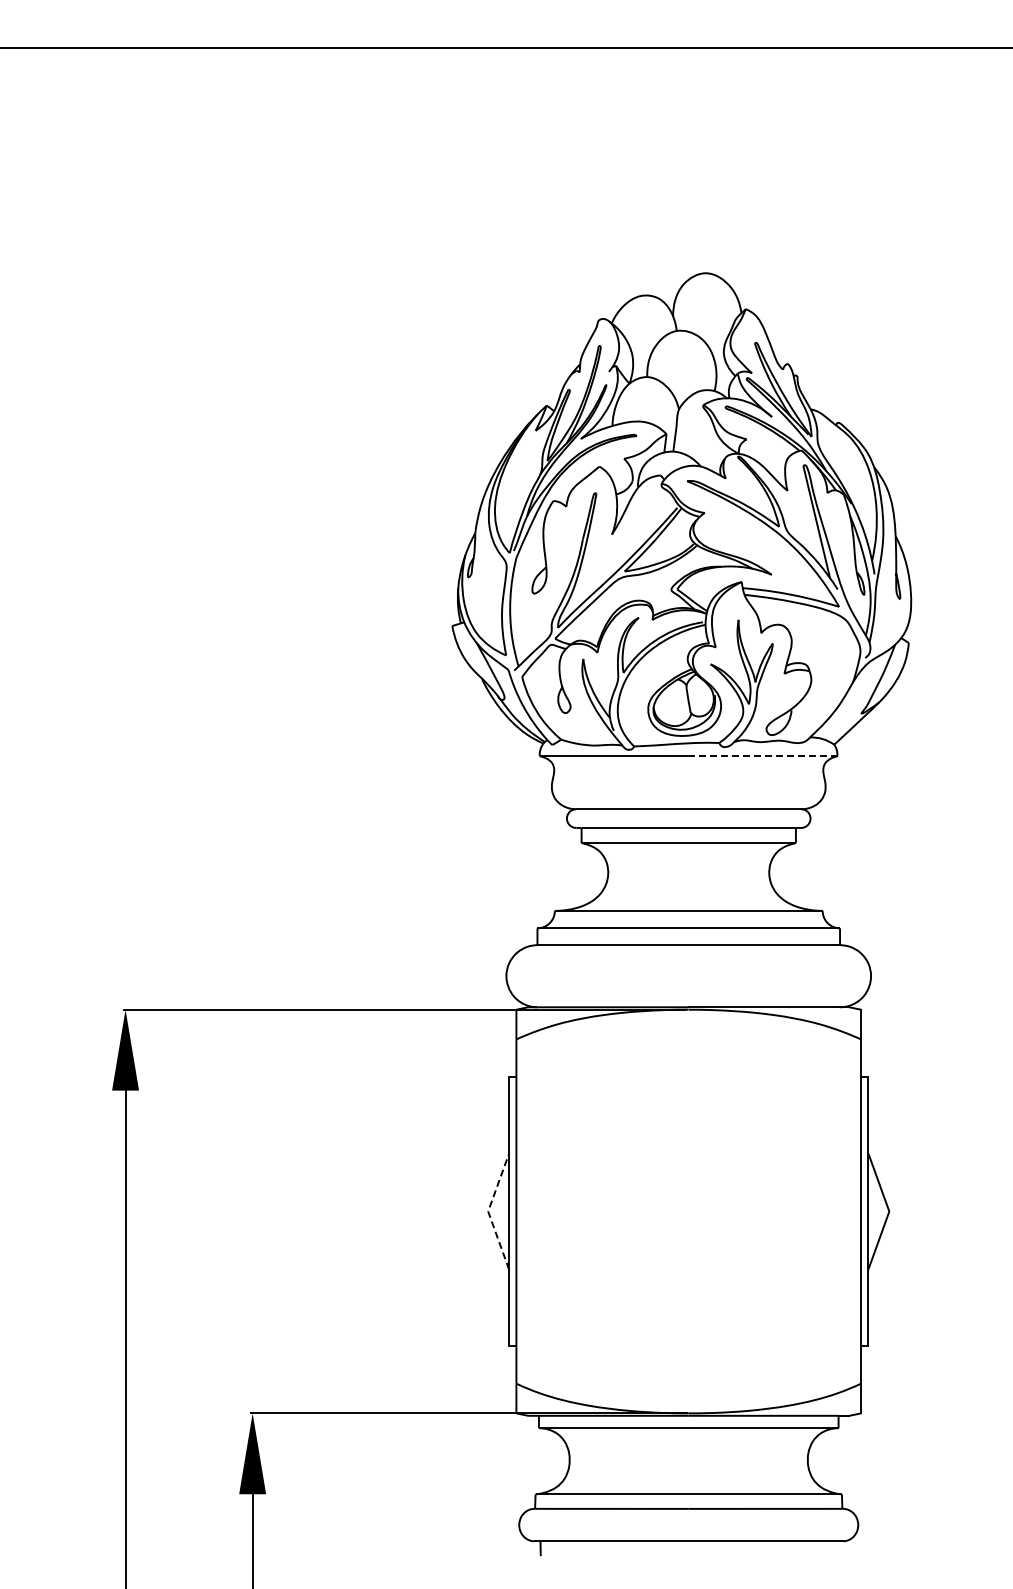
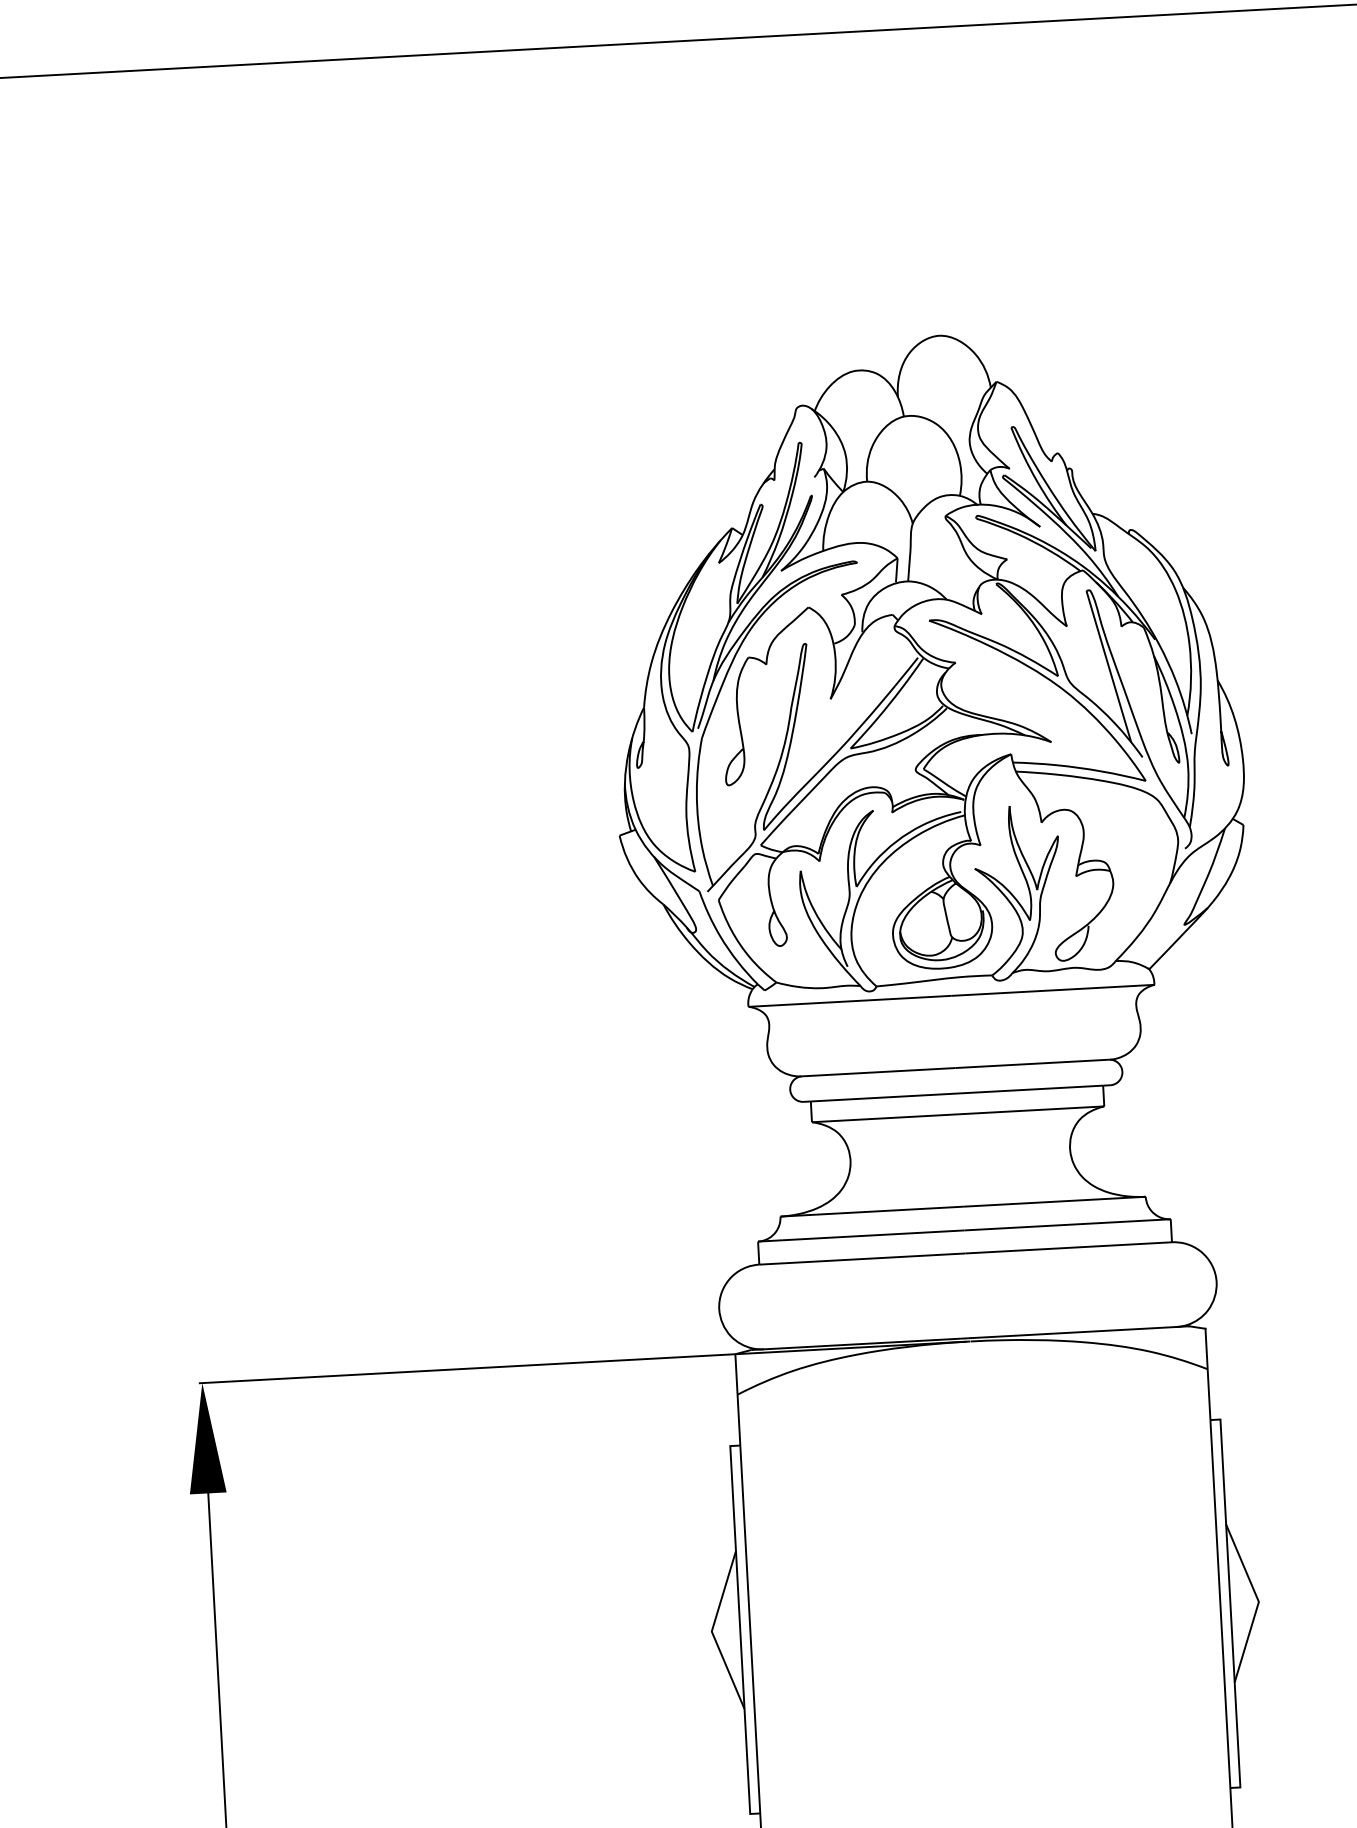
line: (762, 756) -> (1052, 990), dashed -> solid
line: (488, 1211) -> (712, 1631), dashed -> solid

